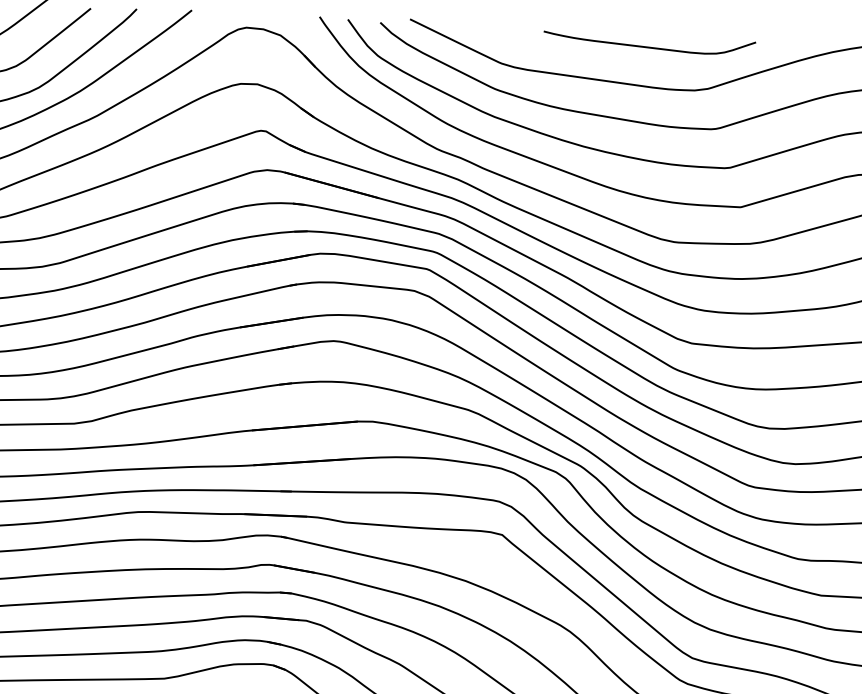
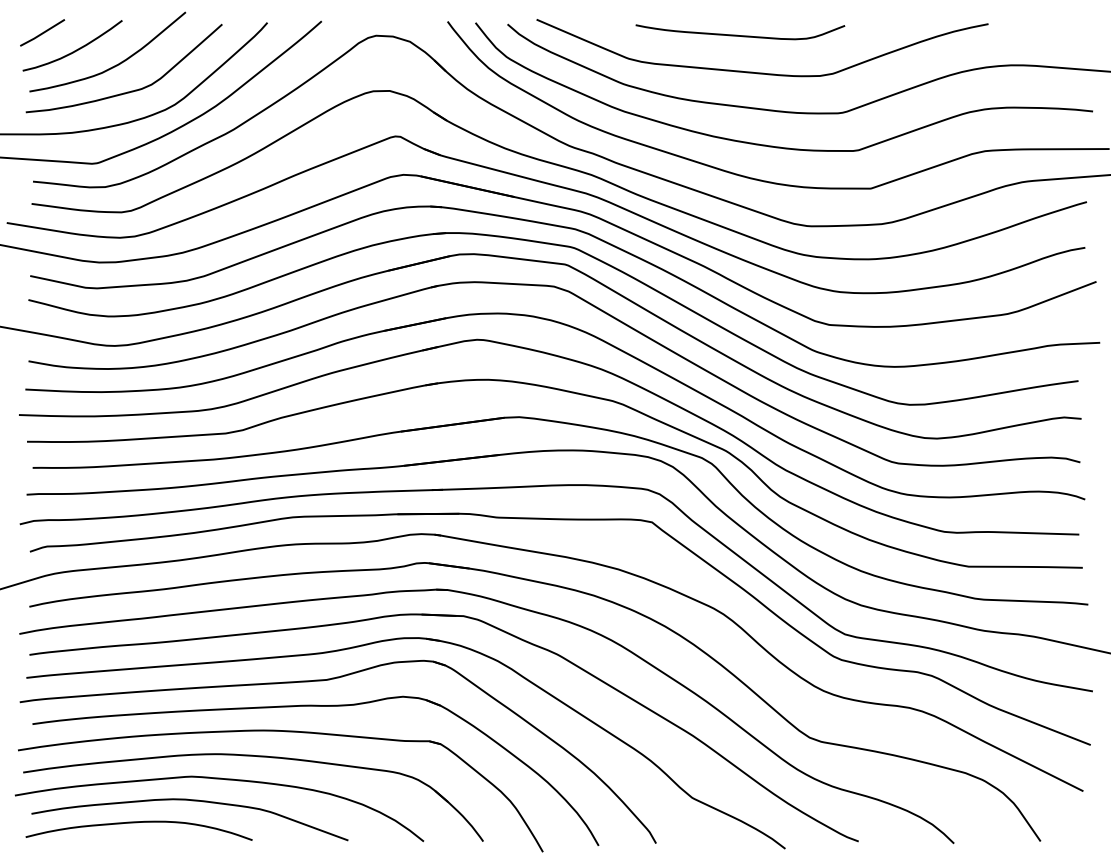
curve: (649, 47) -> (740, 35), moved

